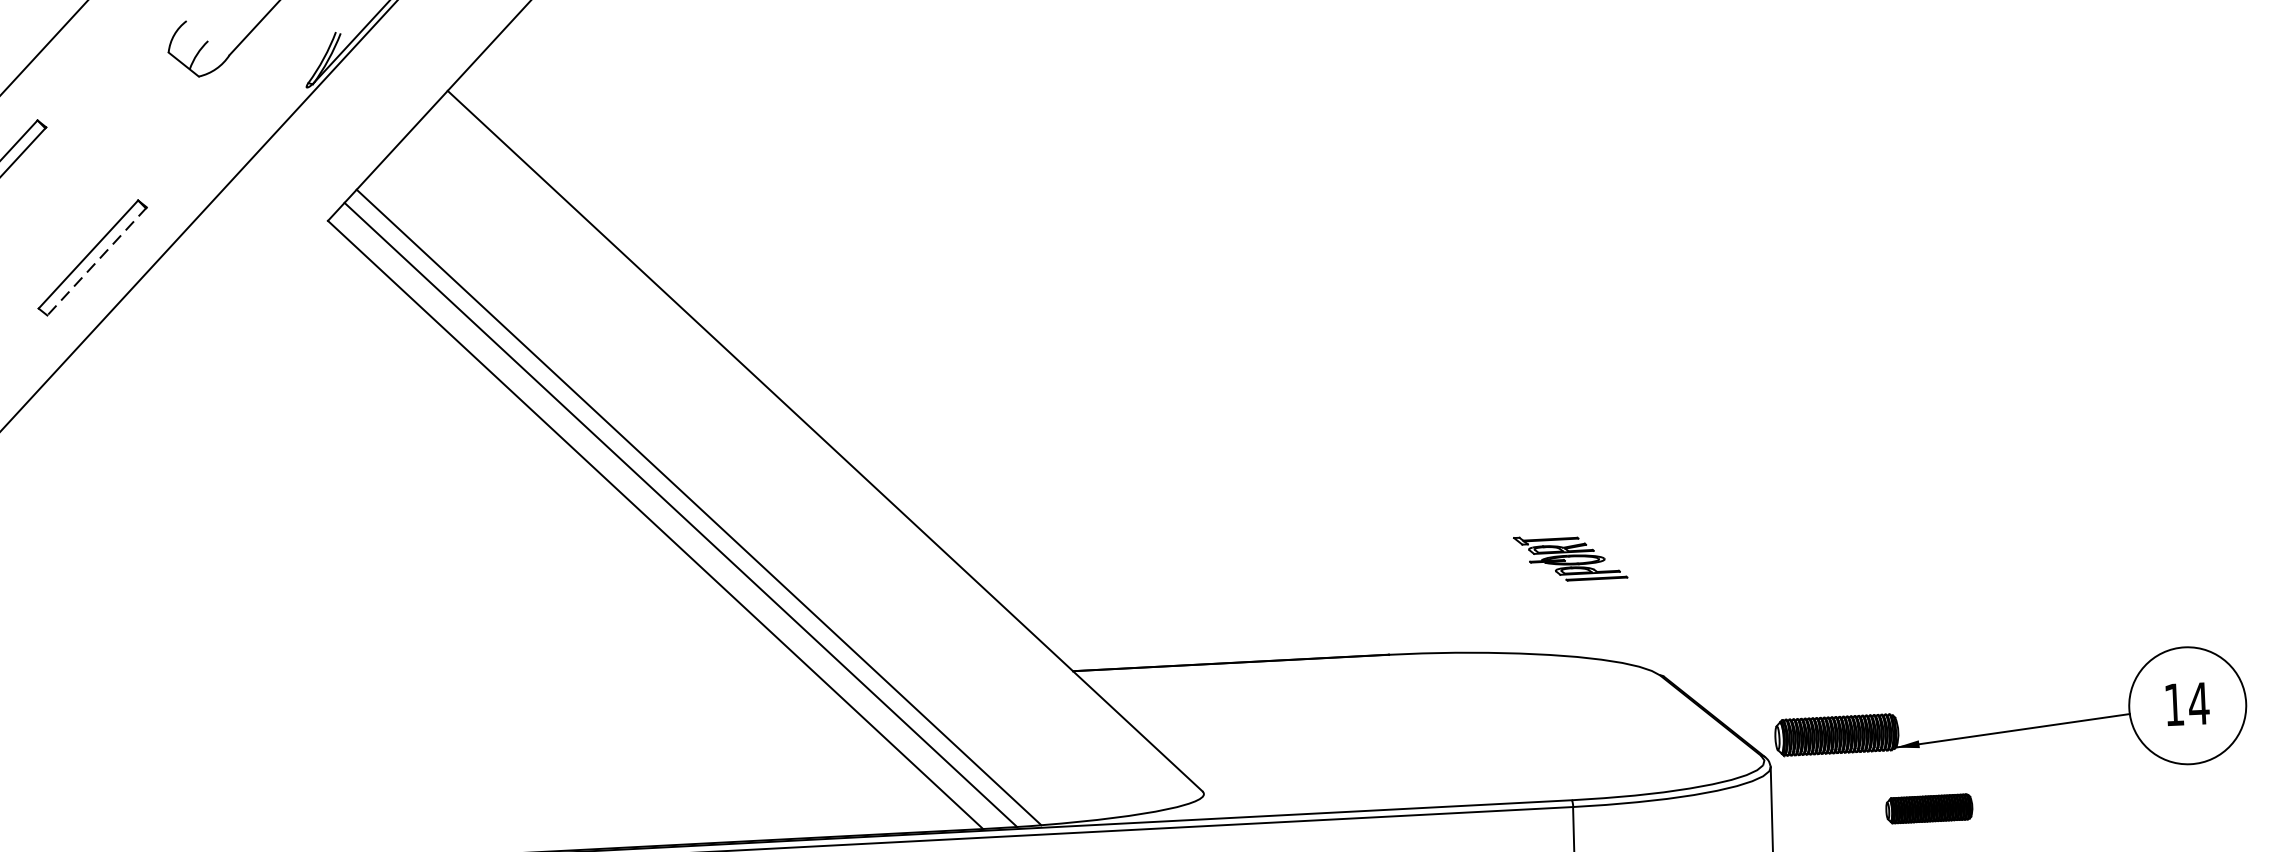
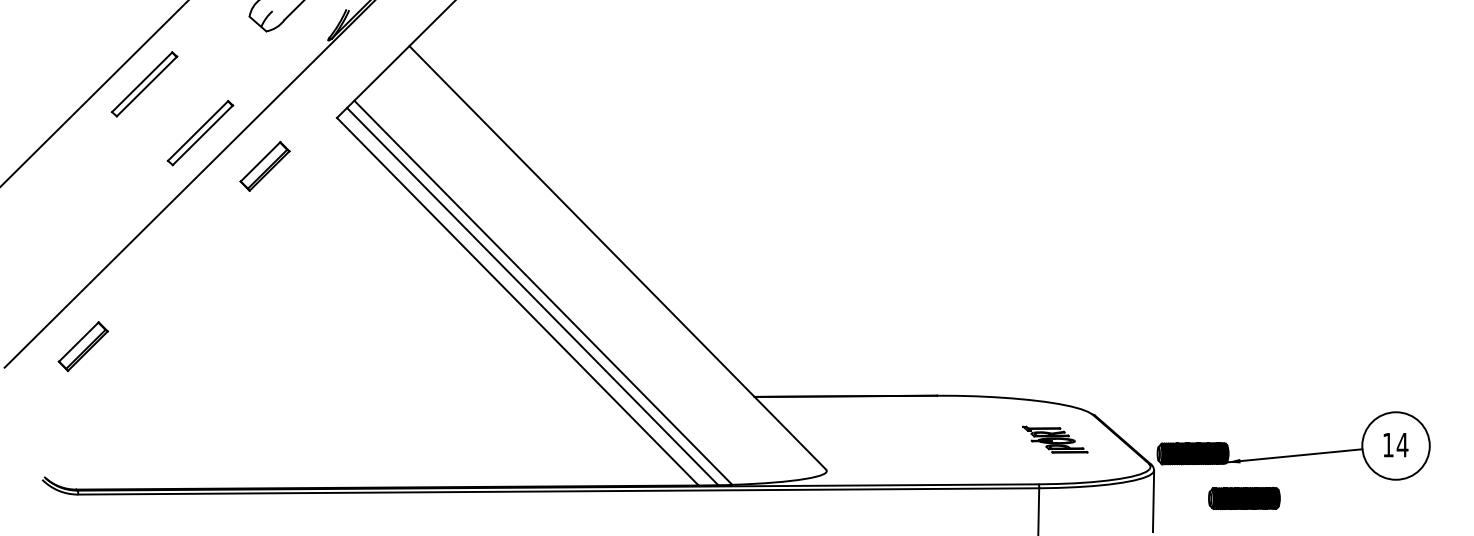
line: (96, 261) -> (202, 135), dashed -> solid
part: (206, 310) -> (264, 166), added
part: (1570, 557) -> (1055, 439), moved
part: (1929, 808) -> (1244, 498), size x1.43

